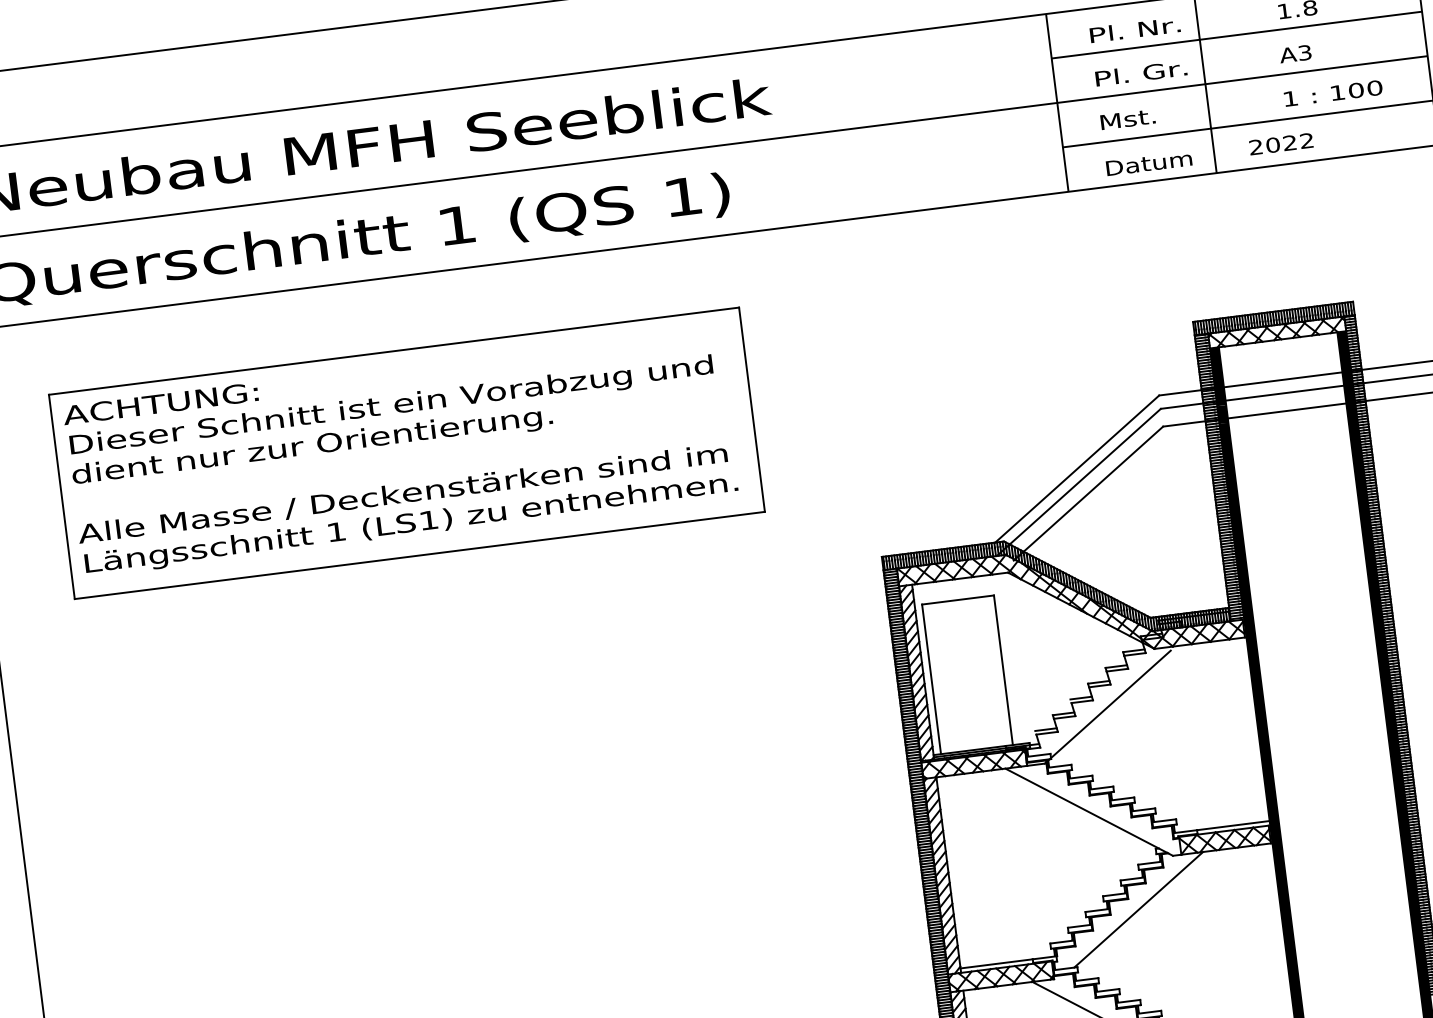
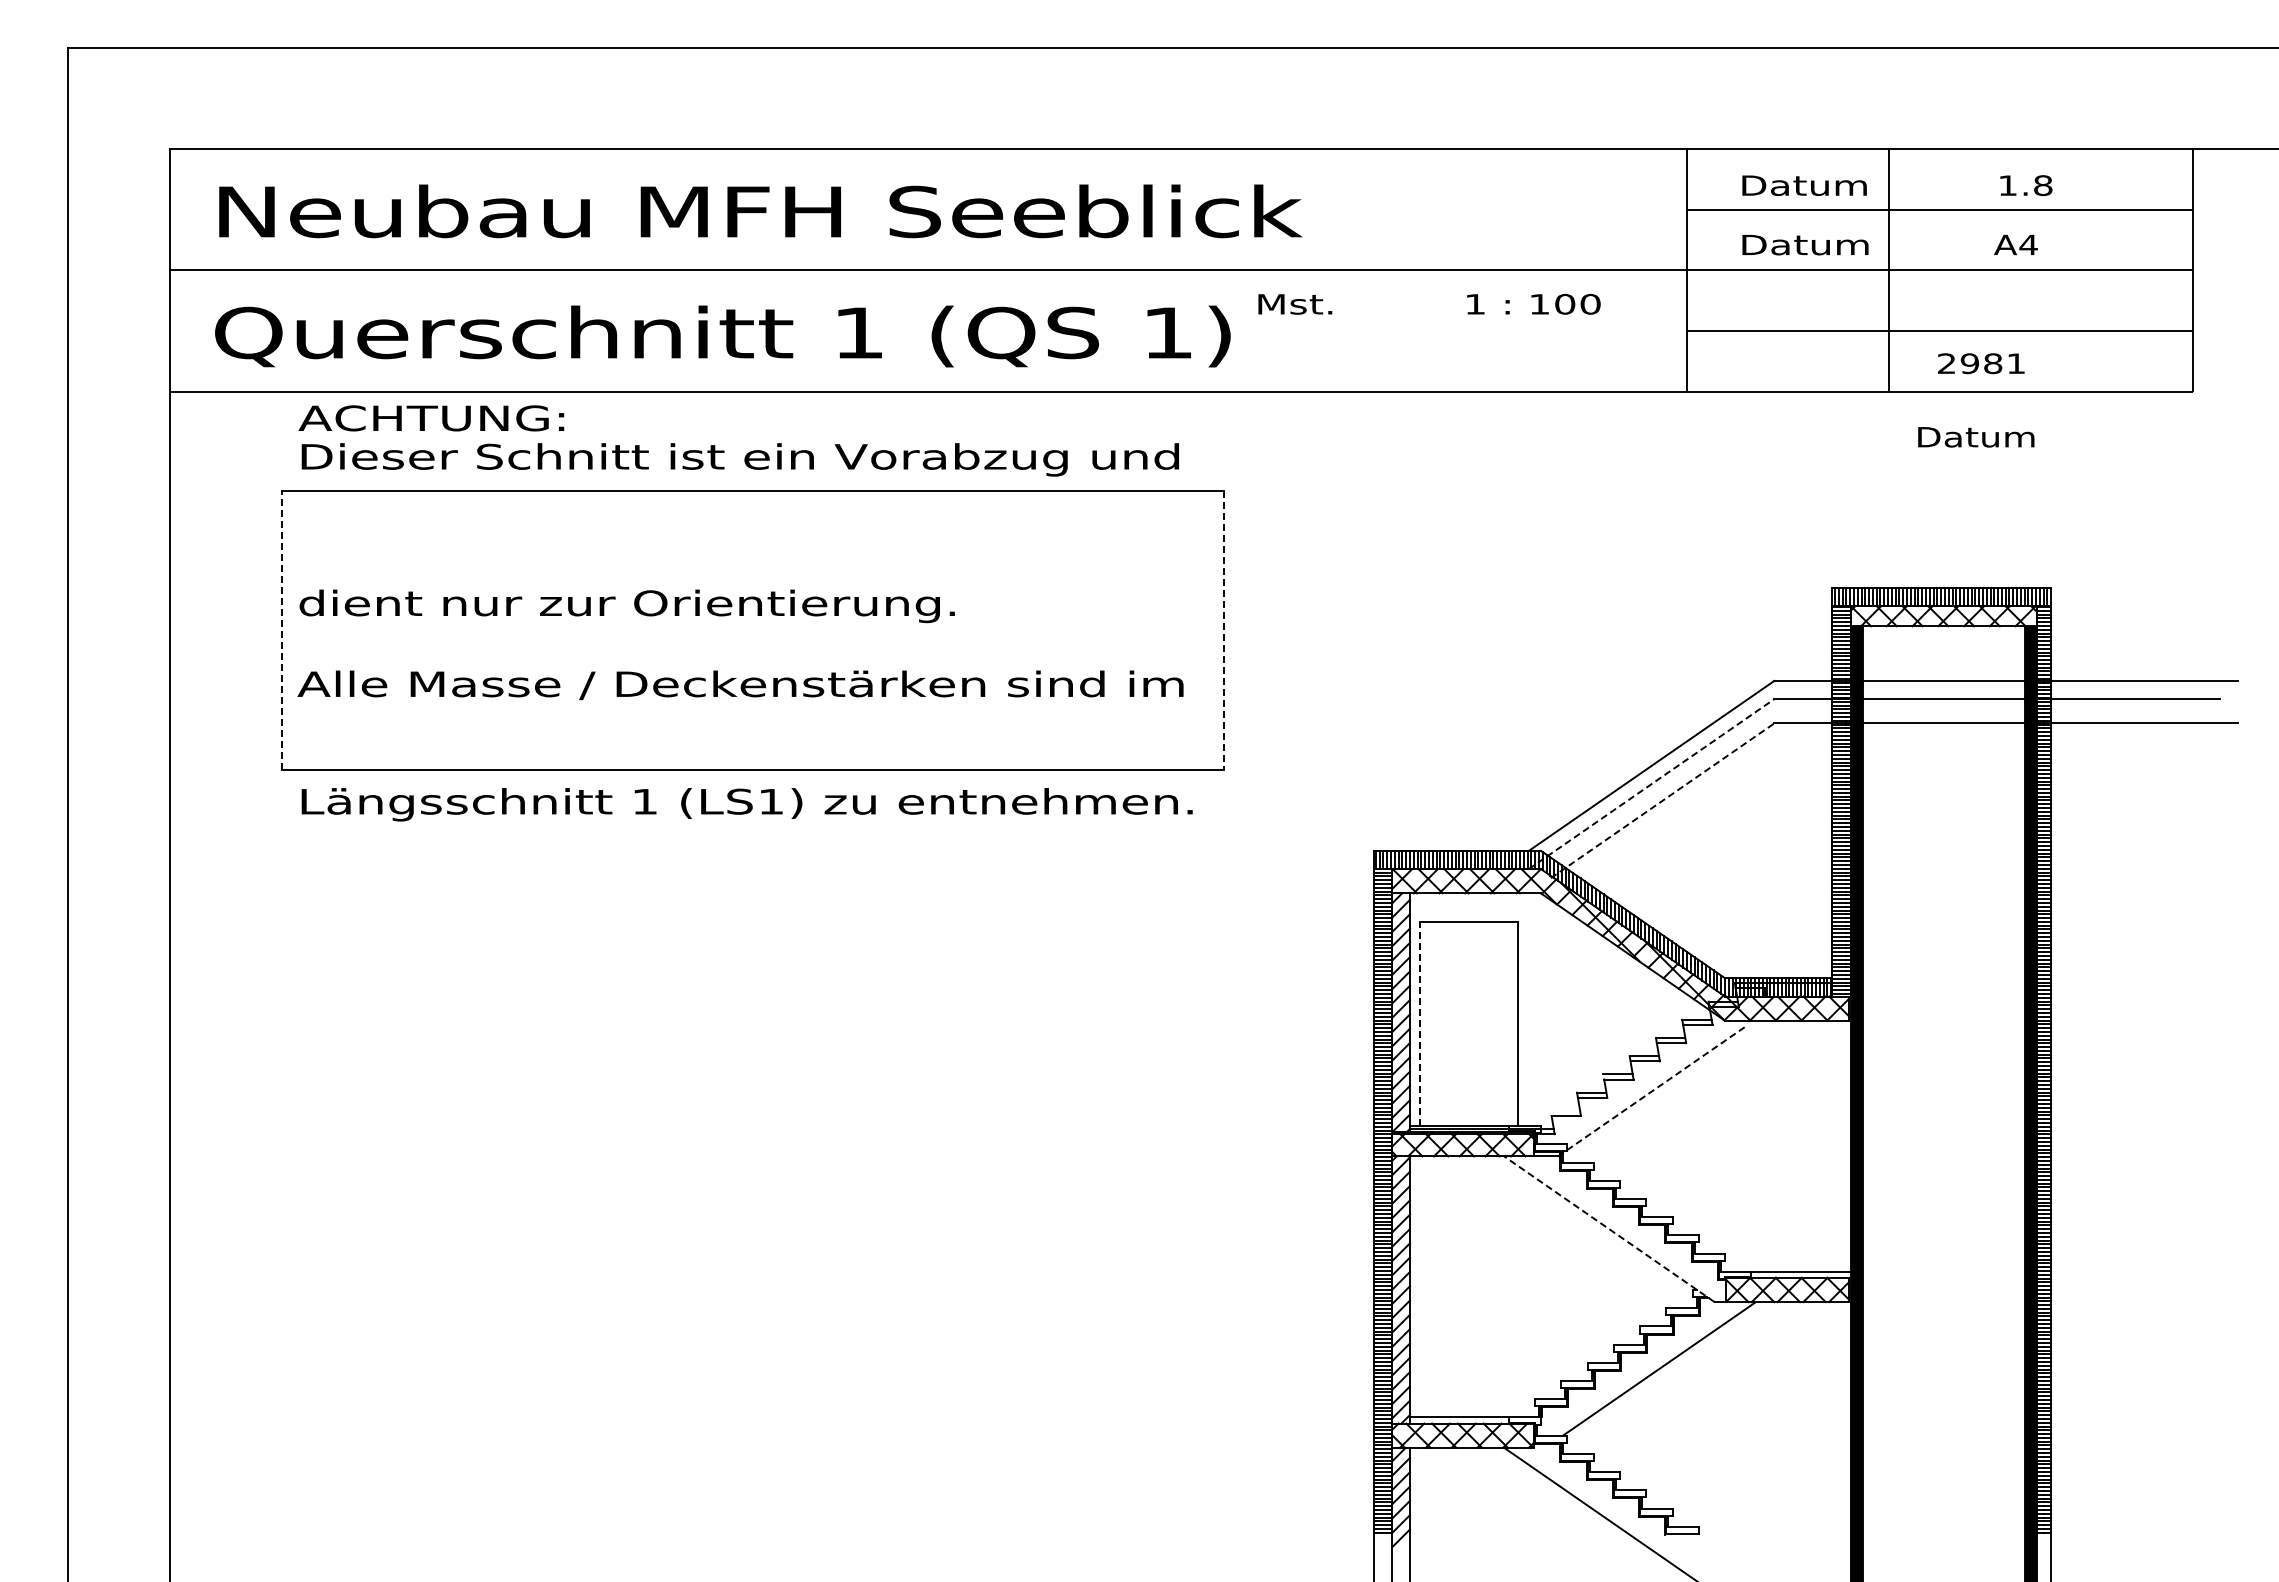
text: (1135, 30) -> (1804, 185), Pl. Nr. -> Datum
text: (1304, 52) -> (2028, 244), A3 -> A4
text: (1141, 73) -> (1805, 244), Pl. Gr. -> Datum
text: (1333, 93) -> (1533, 304), moved
text: (1128, 119) -> (1295, 304), moved
text: (1289, 142) -> (1992, 363), 2022 -> 2981
text: (1149, 163) -> (1976, 437), moved
text: (160, 403) -> (431, 418), moved
text: (390, 406) -> (739, 459), moved
line: (752, 409) -> (1224, 630), solid -> dashed
line: (1079, 481) -> (1652, 783), solid -> dashed
line: (1088, 493) -> (1662, 800), solid -> dashed
line: (61, 496) -> (281, 630), solid -> dashed
text: (411, 524) -> (746, 804), moved
line: (931, 679) -> (1420, 1023), solid -> dashed
line: (1107, 707) -> (1652, 1091), solid -> dashed
line: (1046, 729) -> (1565, 1110), removed
line: (1089, 812) -> (1609, 1229), solid -> dashed

